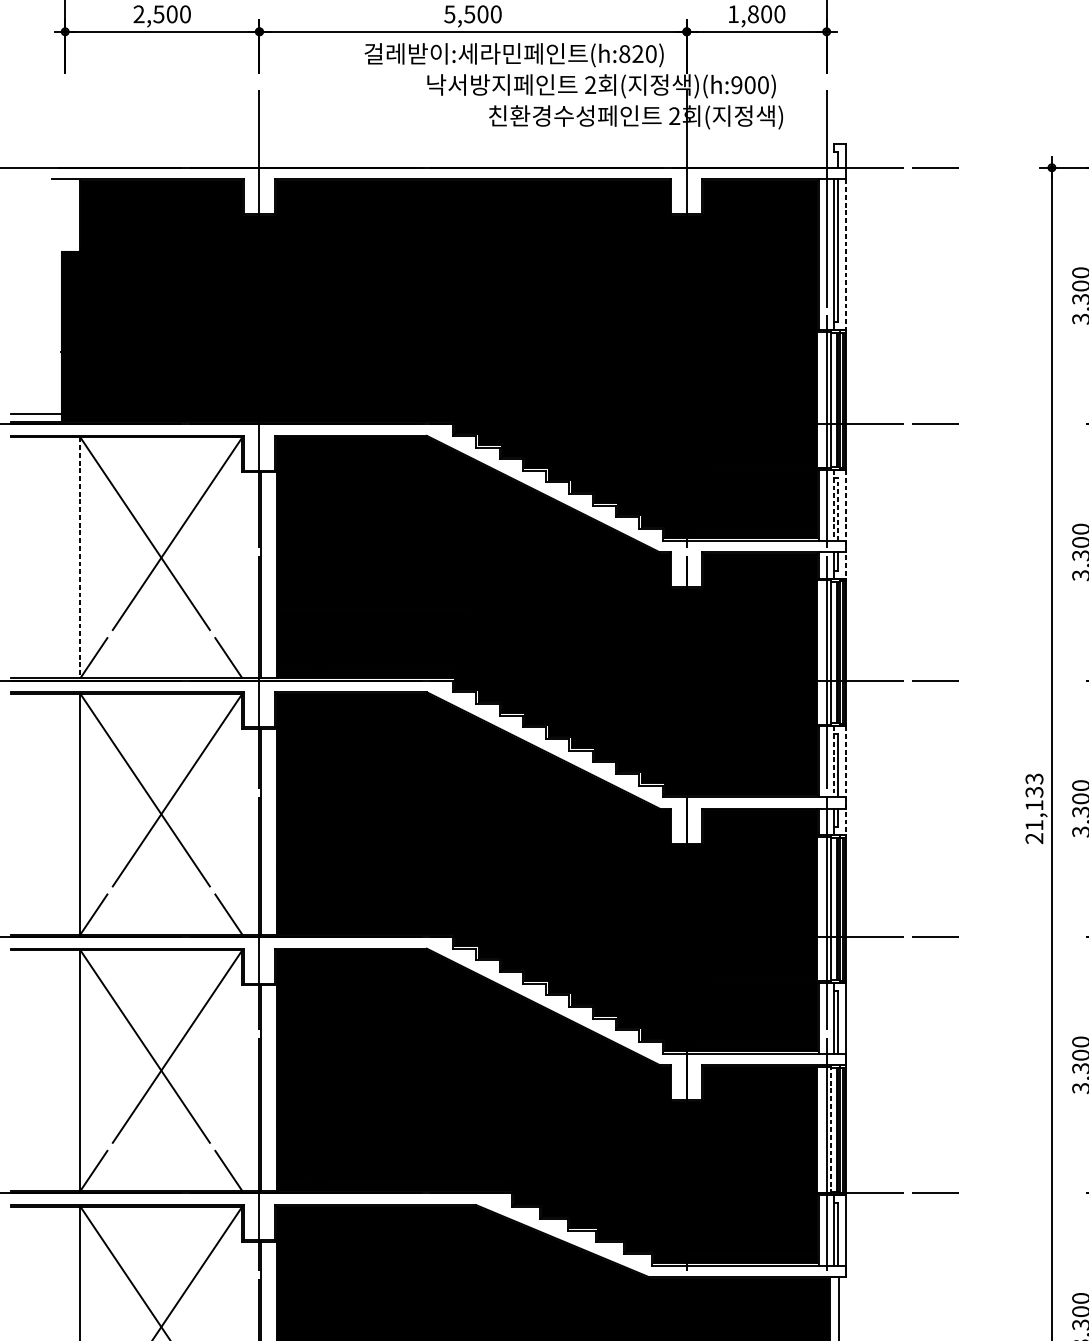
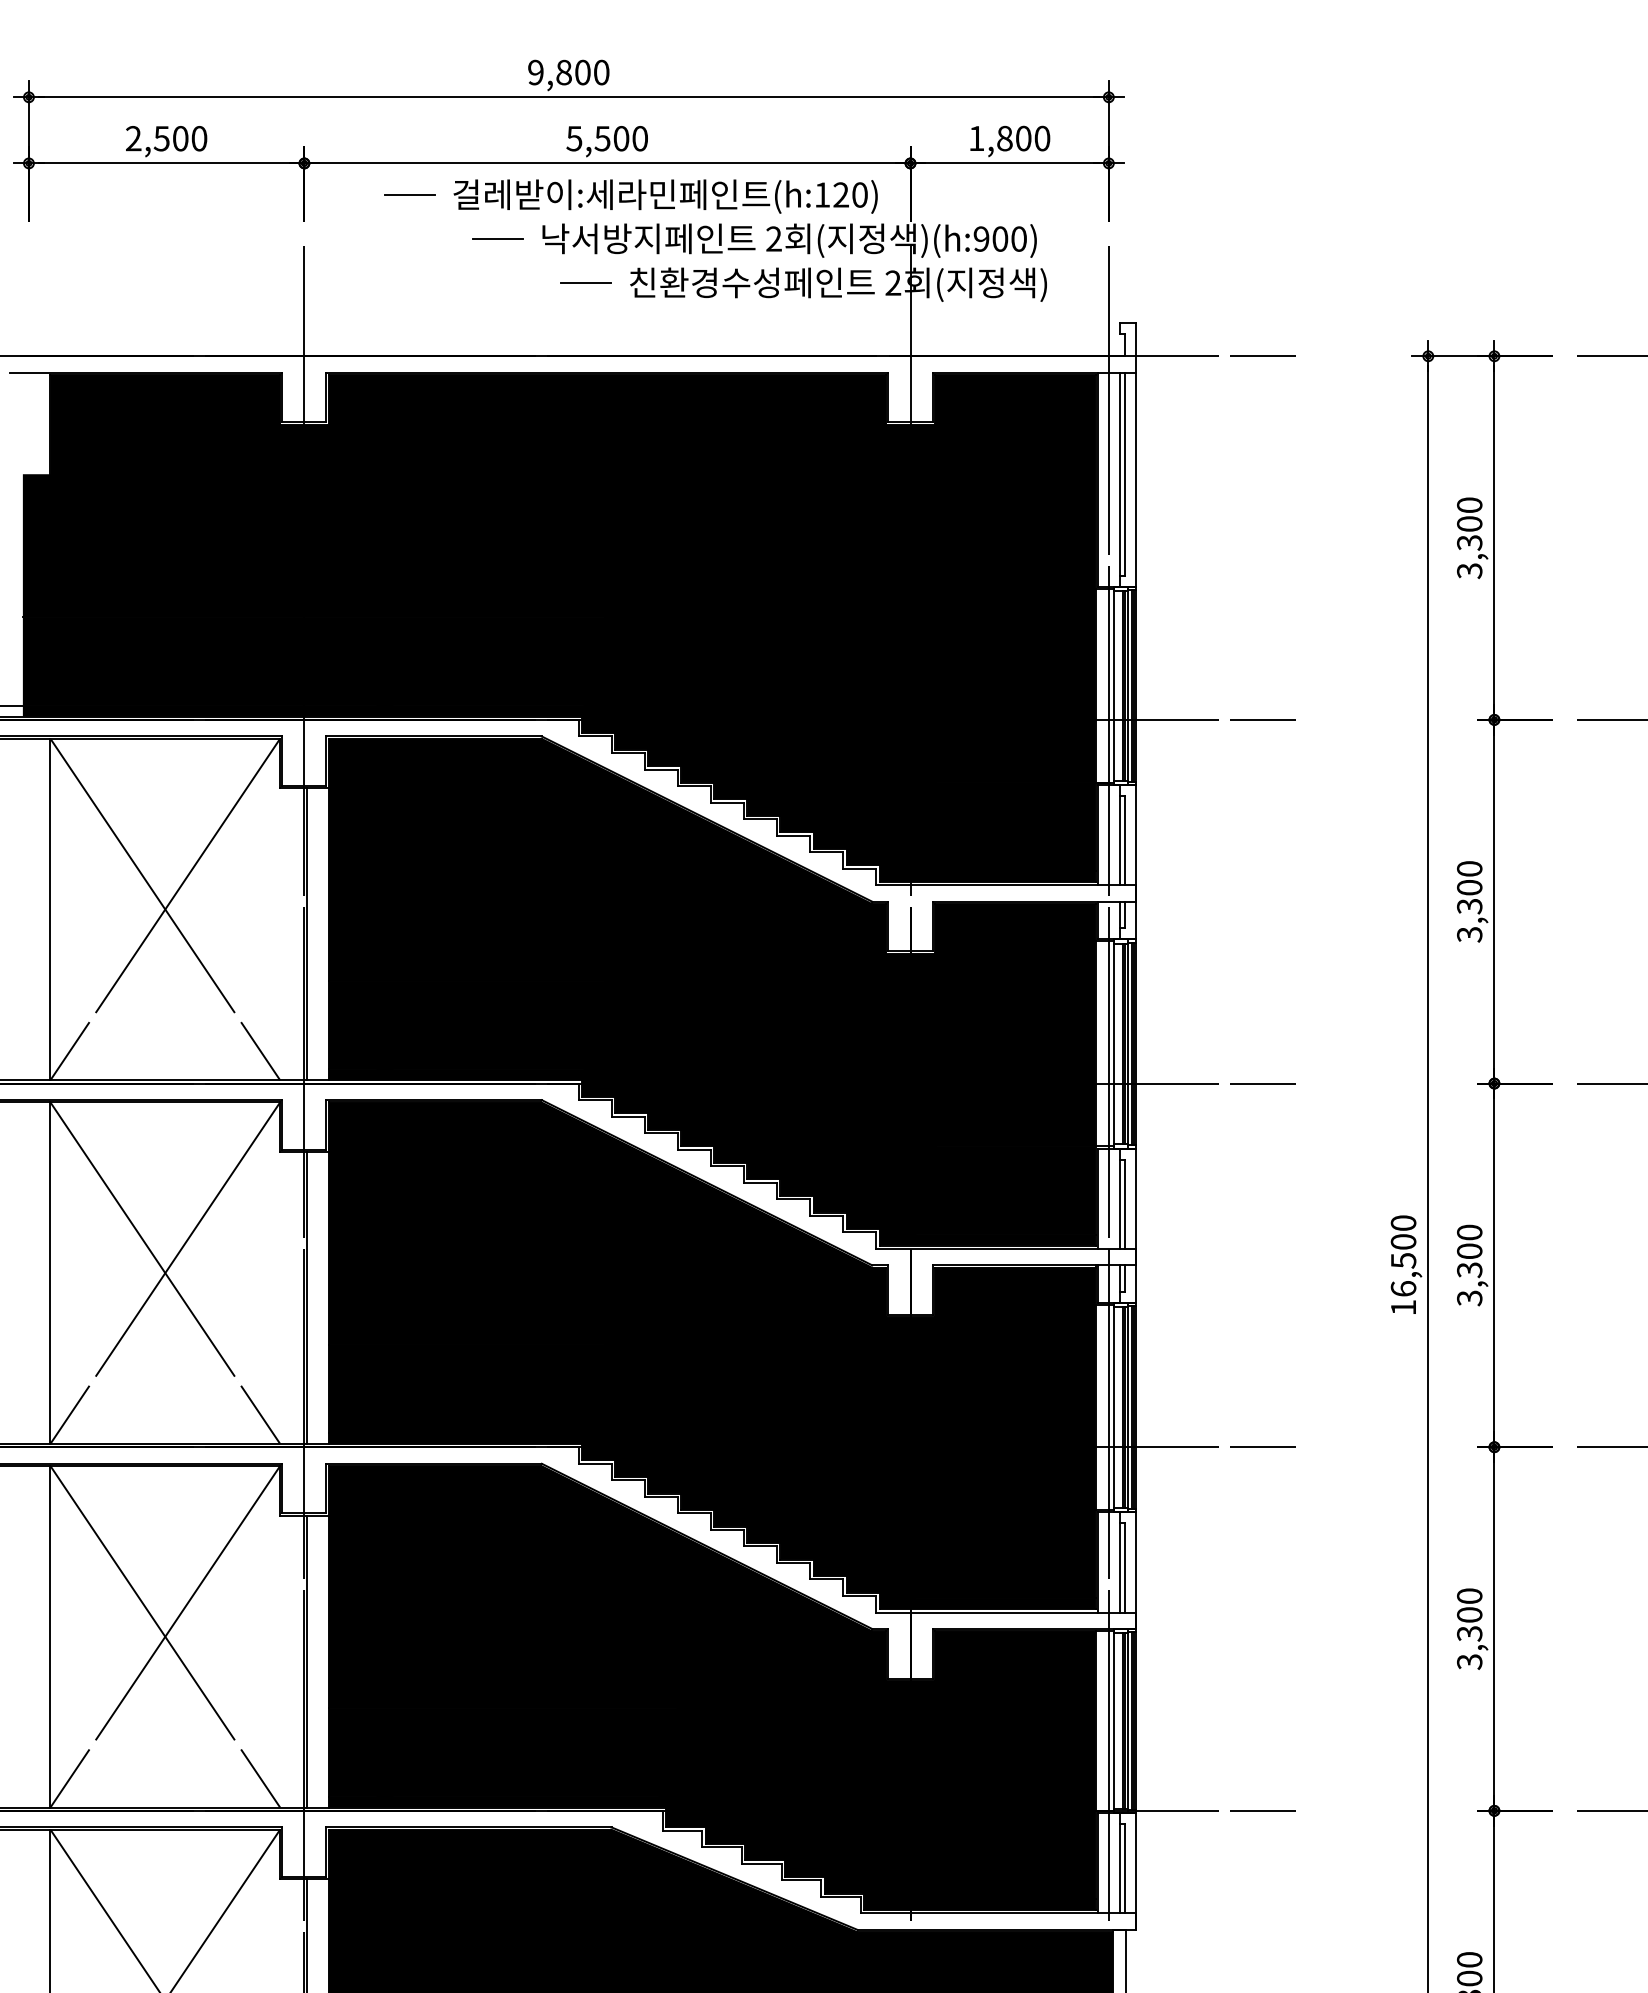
text: (624, 53) -> (822, 194), (h:820) -> (h:120)
line: (333, 54) -> (409, 195), added
line: (395, 85) -> (497, 239), added
line: (458, 116) -> (586, 283), added
line: (846, 254) -> (1136, 479), dashed -> solid
line: (834, 505) -> (1119, 835), dashed -> solid
line: (838, 509) -> (1125, 840), dashed -> solid
line: (846, 524) -> (1136, 862), dashed -> solid
line: (80, 557) -> (50, 909), dashed -> solid
line: (834, 762) -> (1119, 1199), dashed -> solid
line: (846, 781) -> (1136, 1226), dashed -> solid
text: (1034, 808) -> (1403, 1265), 21,133 -> 16,500
line: (830, 1130) -> (1114, 1721), dashed -> solid

